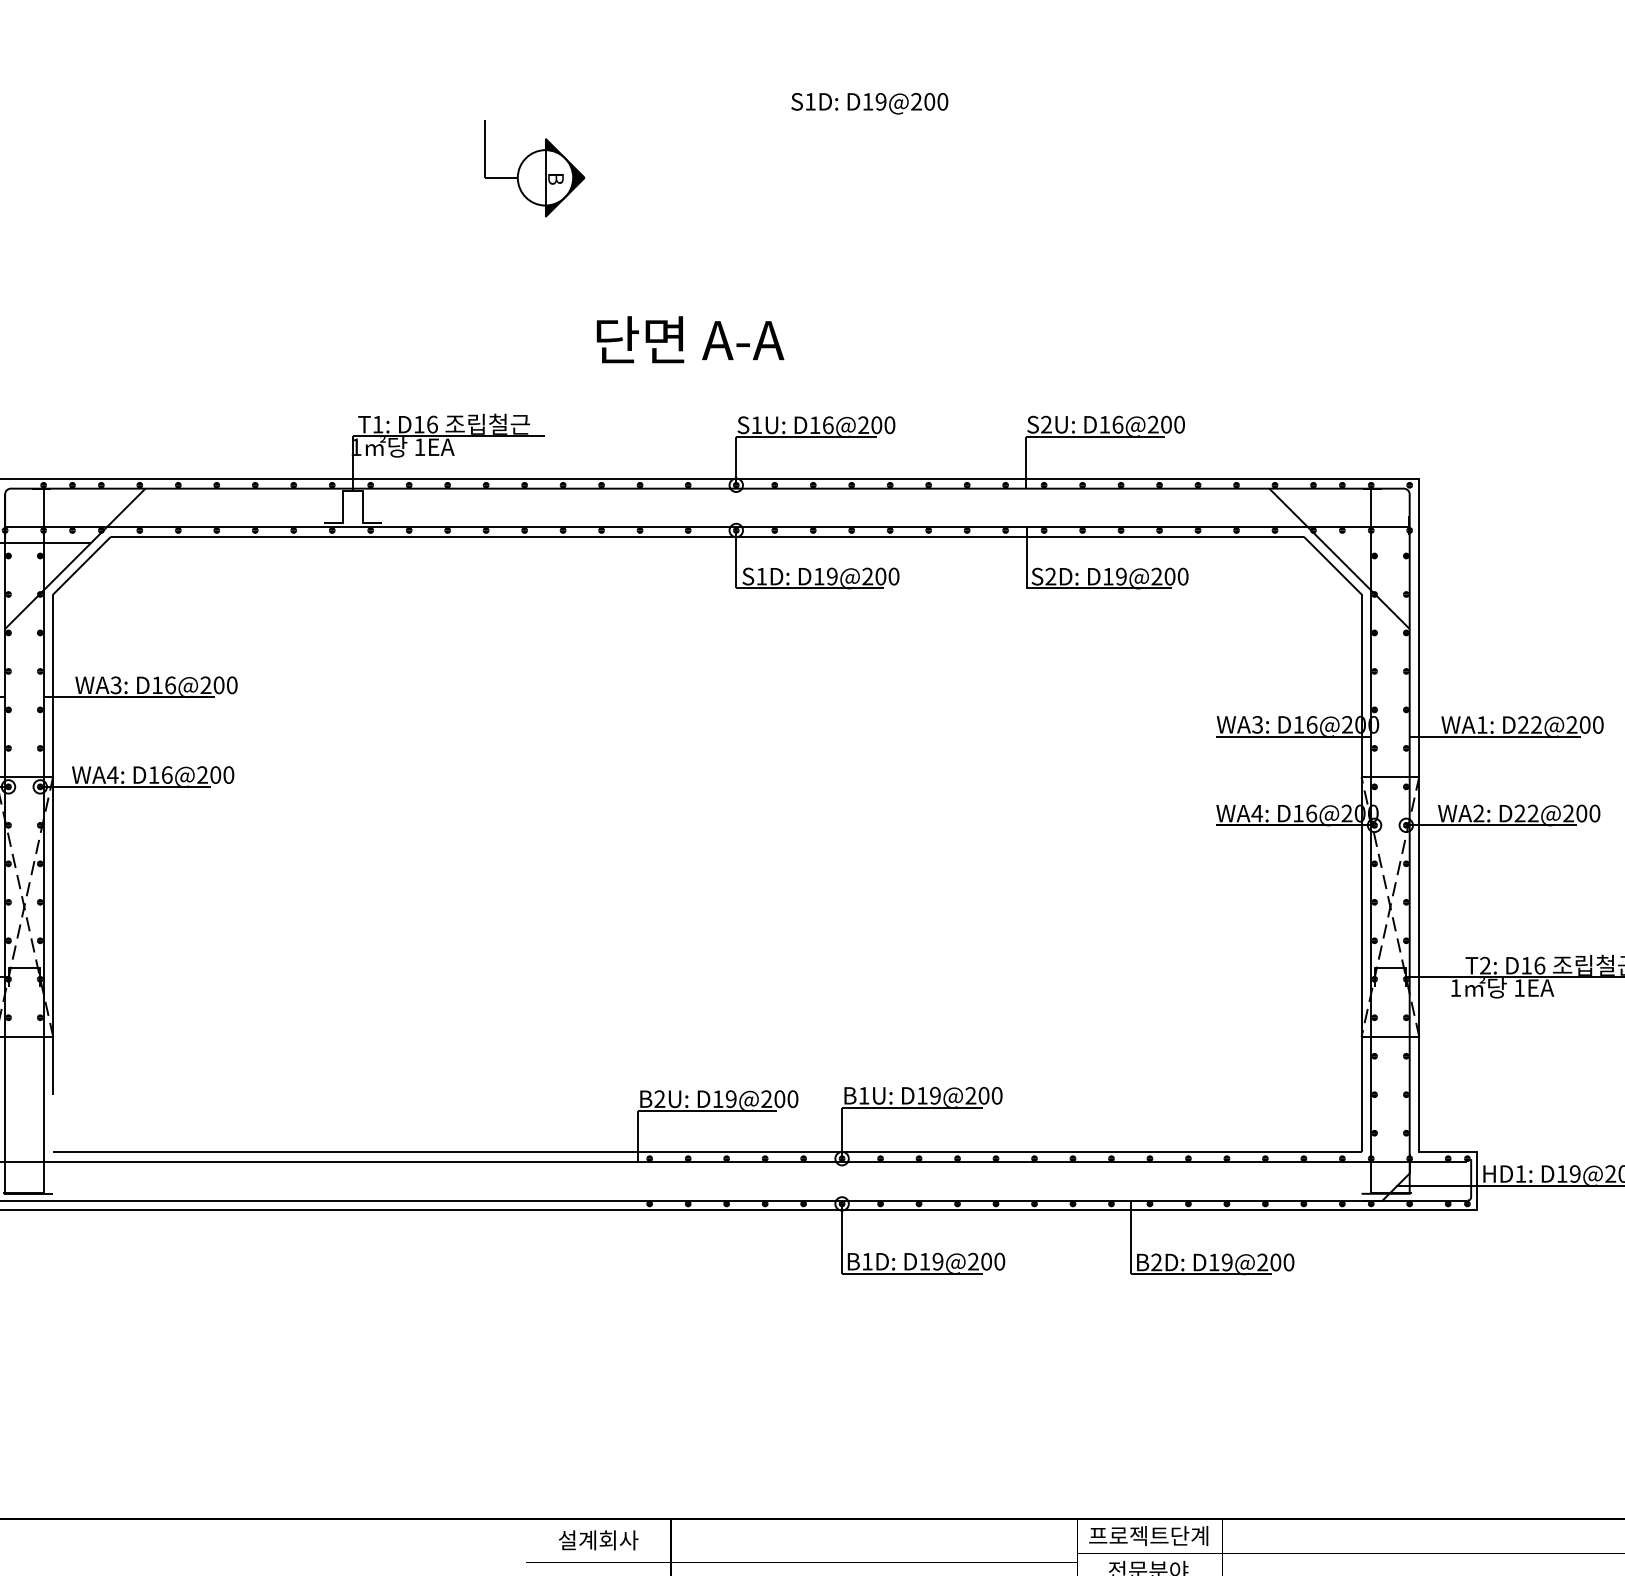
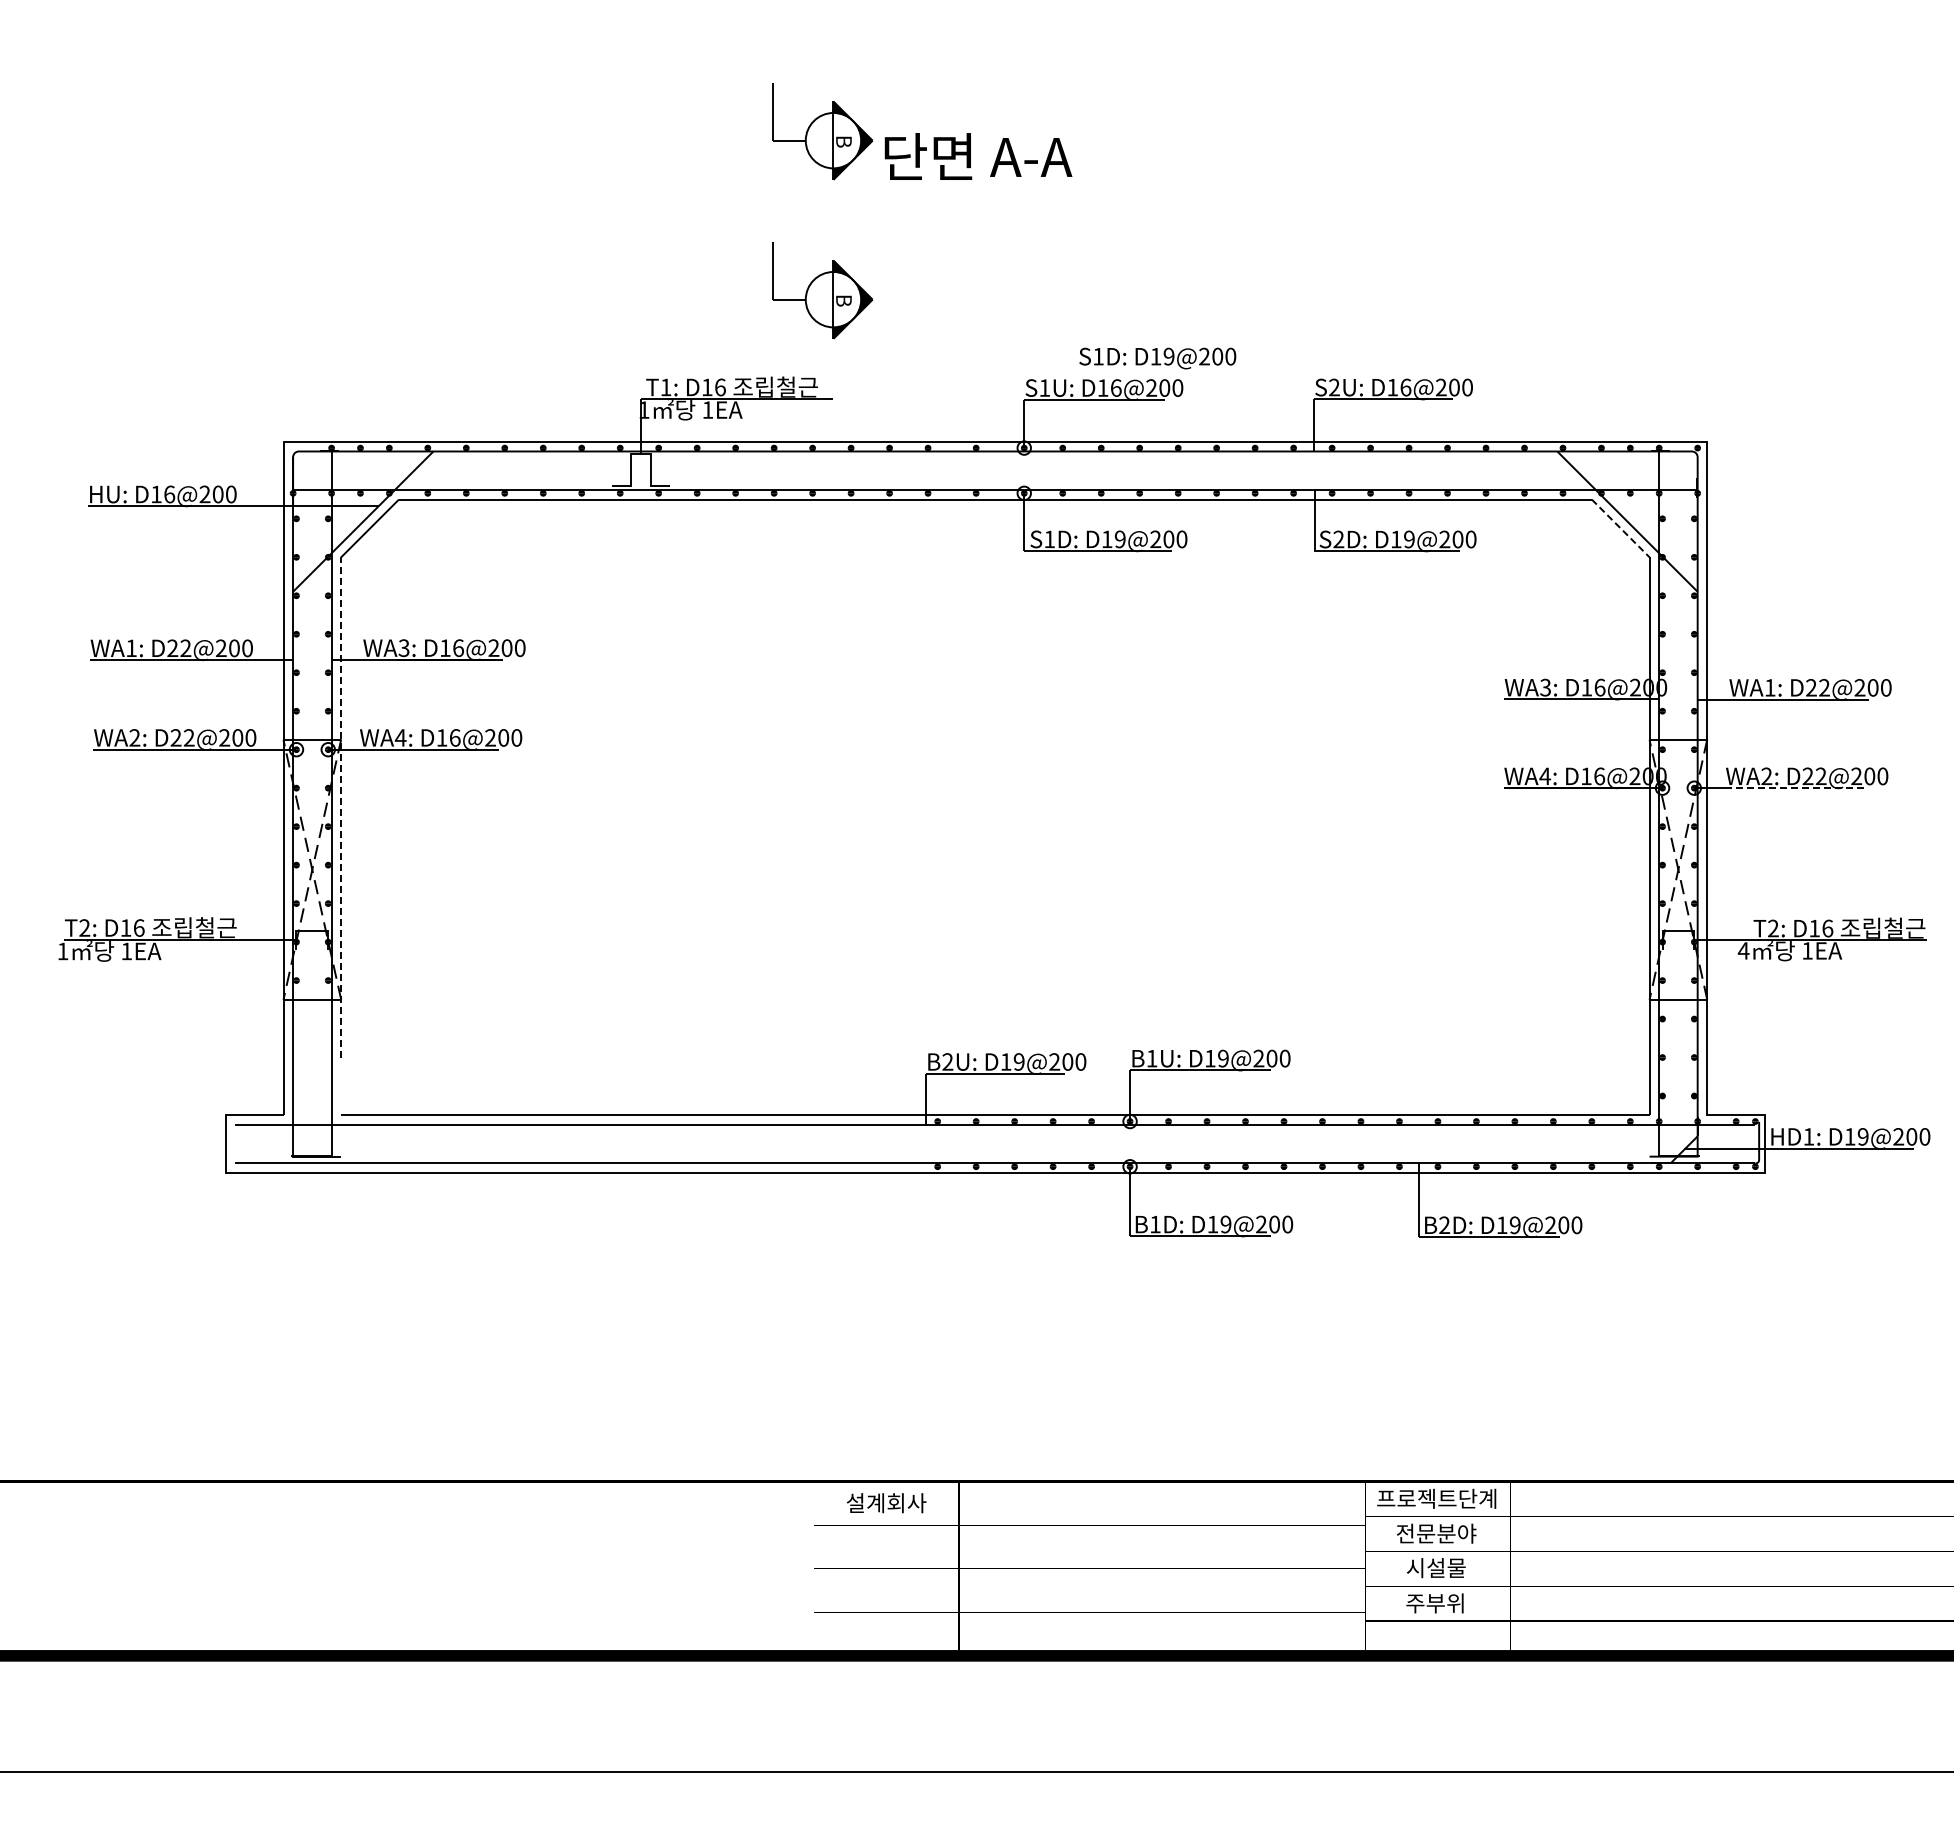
text: (869, 103) -> (1157, 358), moved
part: (534, 327) -> (822, 290), added
text: (690, 339) -> (978, 156), moved
line: (1332, 565) -> (1620, 528), solid -> dashed
line: (1507, 825) -> (1795, 788), solid -> dashed
line: (53, 843) -> (341, 806), solid -> dashed
text: (1455, 987) -> (1743, 950), 1 -> 4

